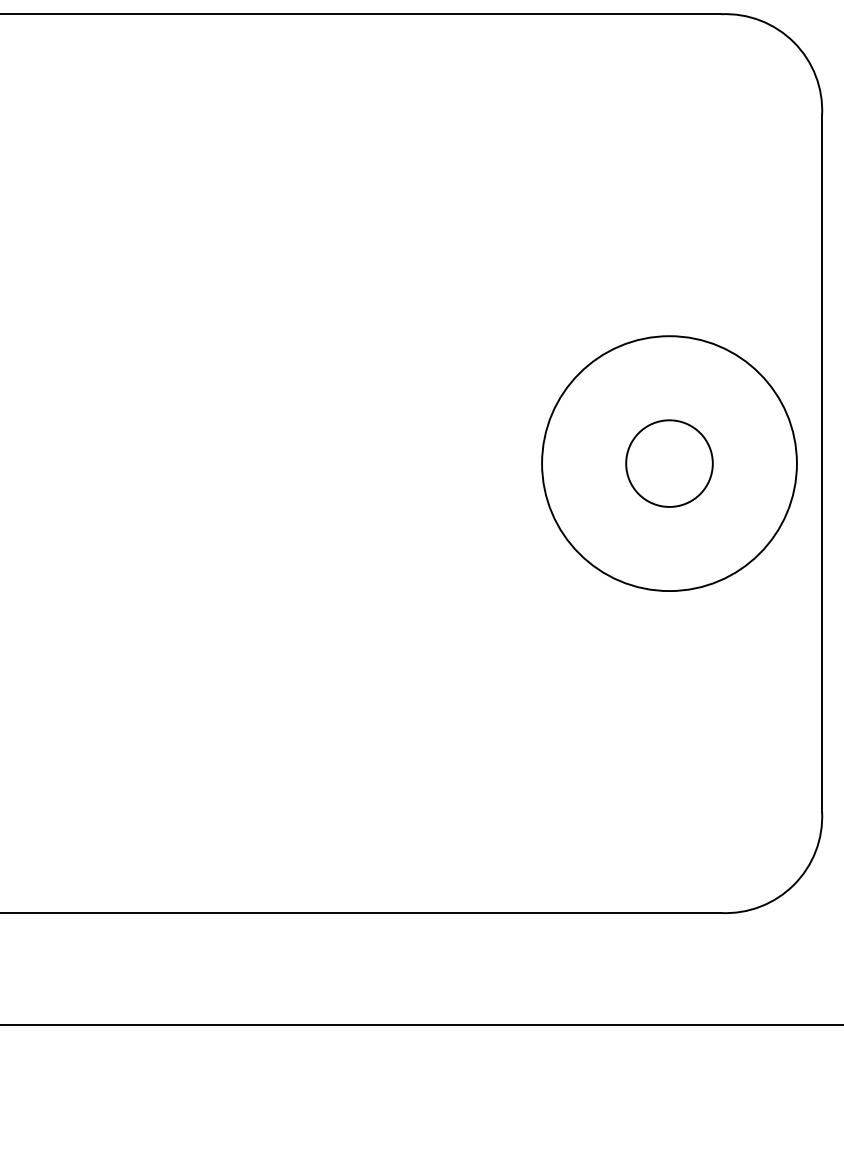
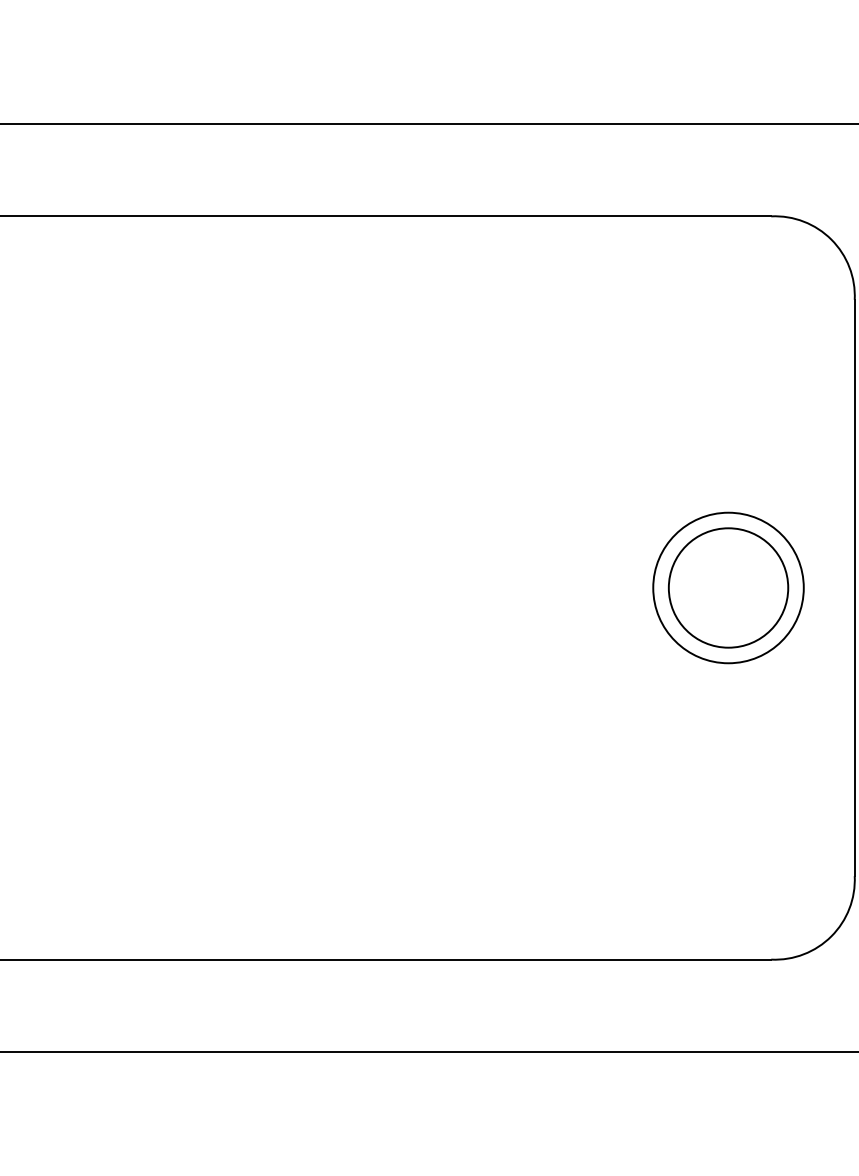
circle: (669, 463) -> (728, 587), size x0.71
circle: (669, 463) -> (728, 587), size x1.67

